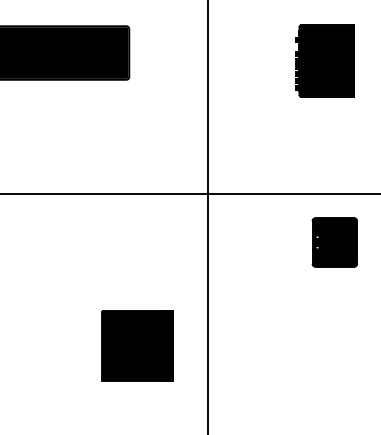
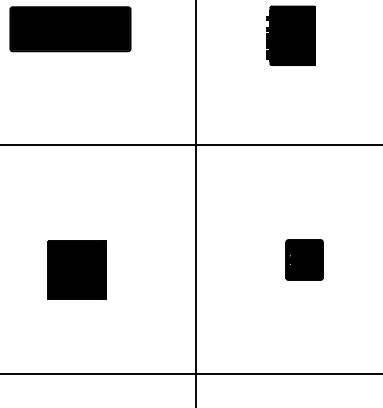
part: (334, 241) -> (304, 259), moved
part: (136, 345) -> (76, 269), moved

